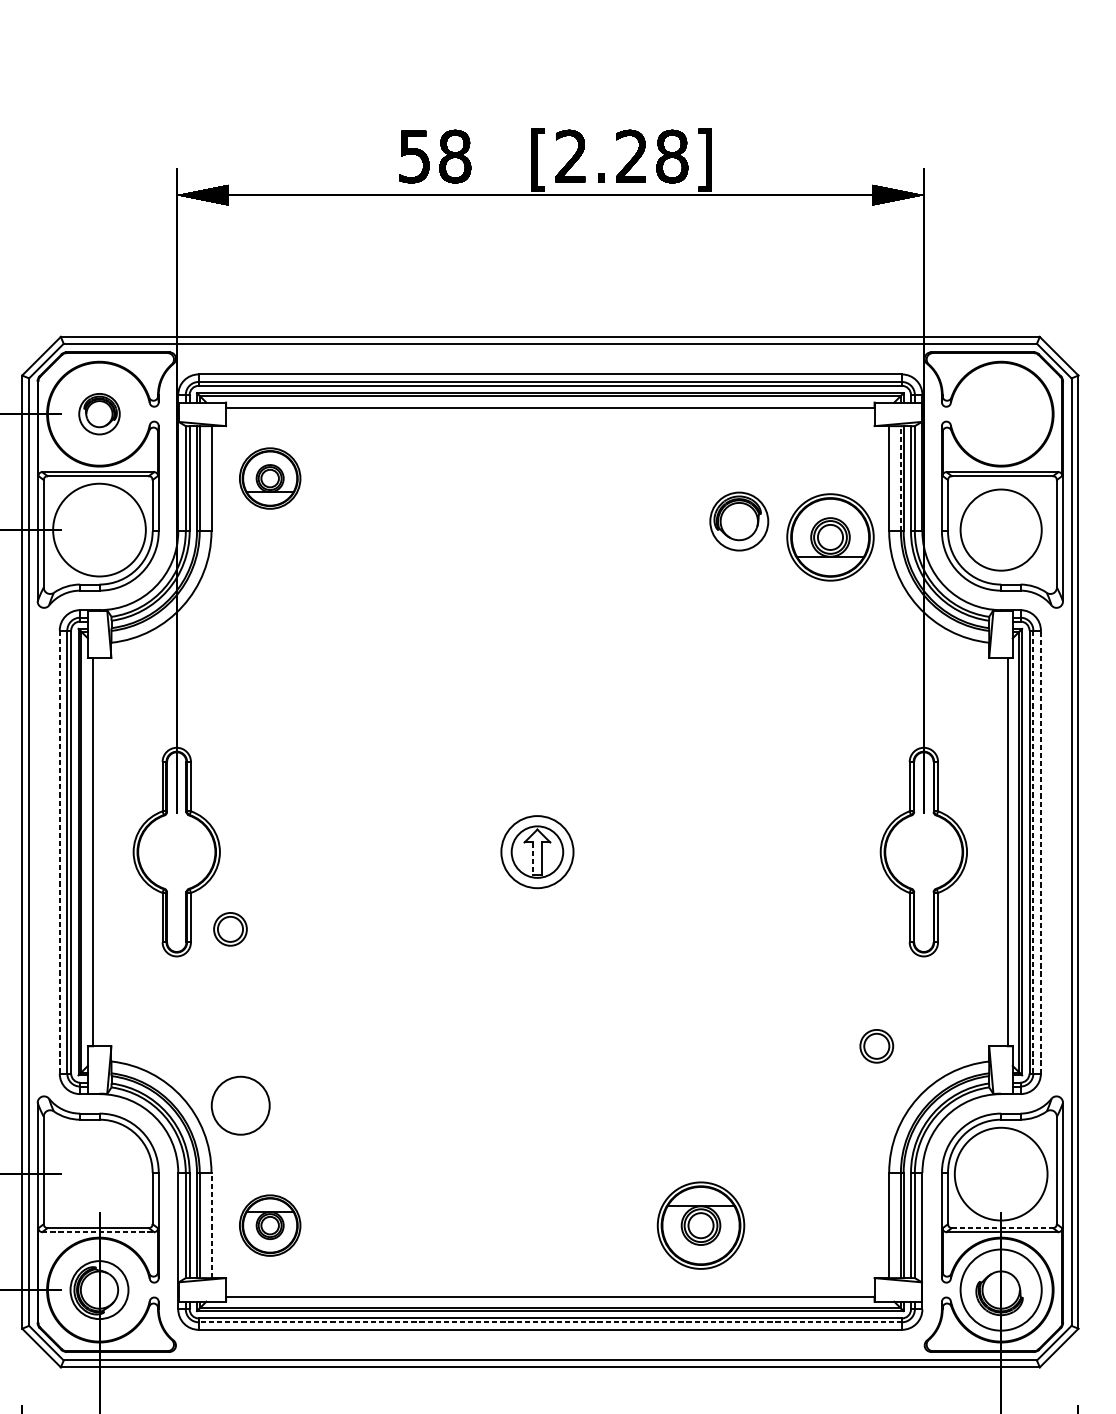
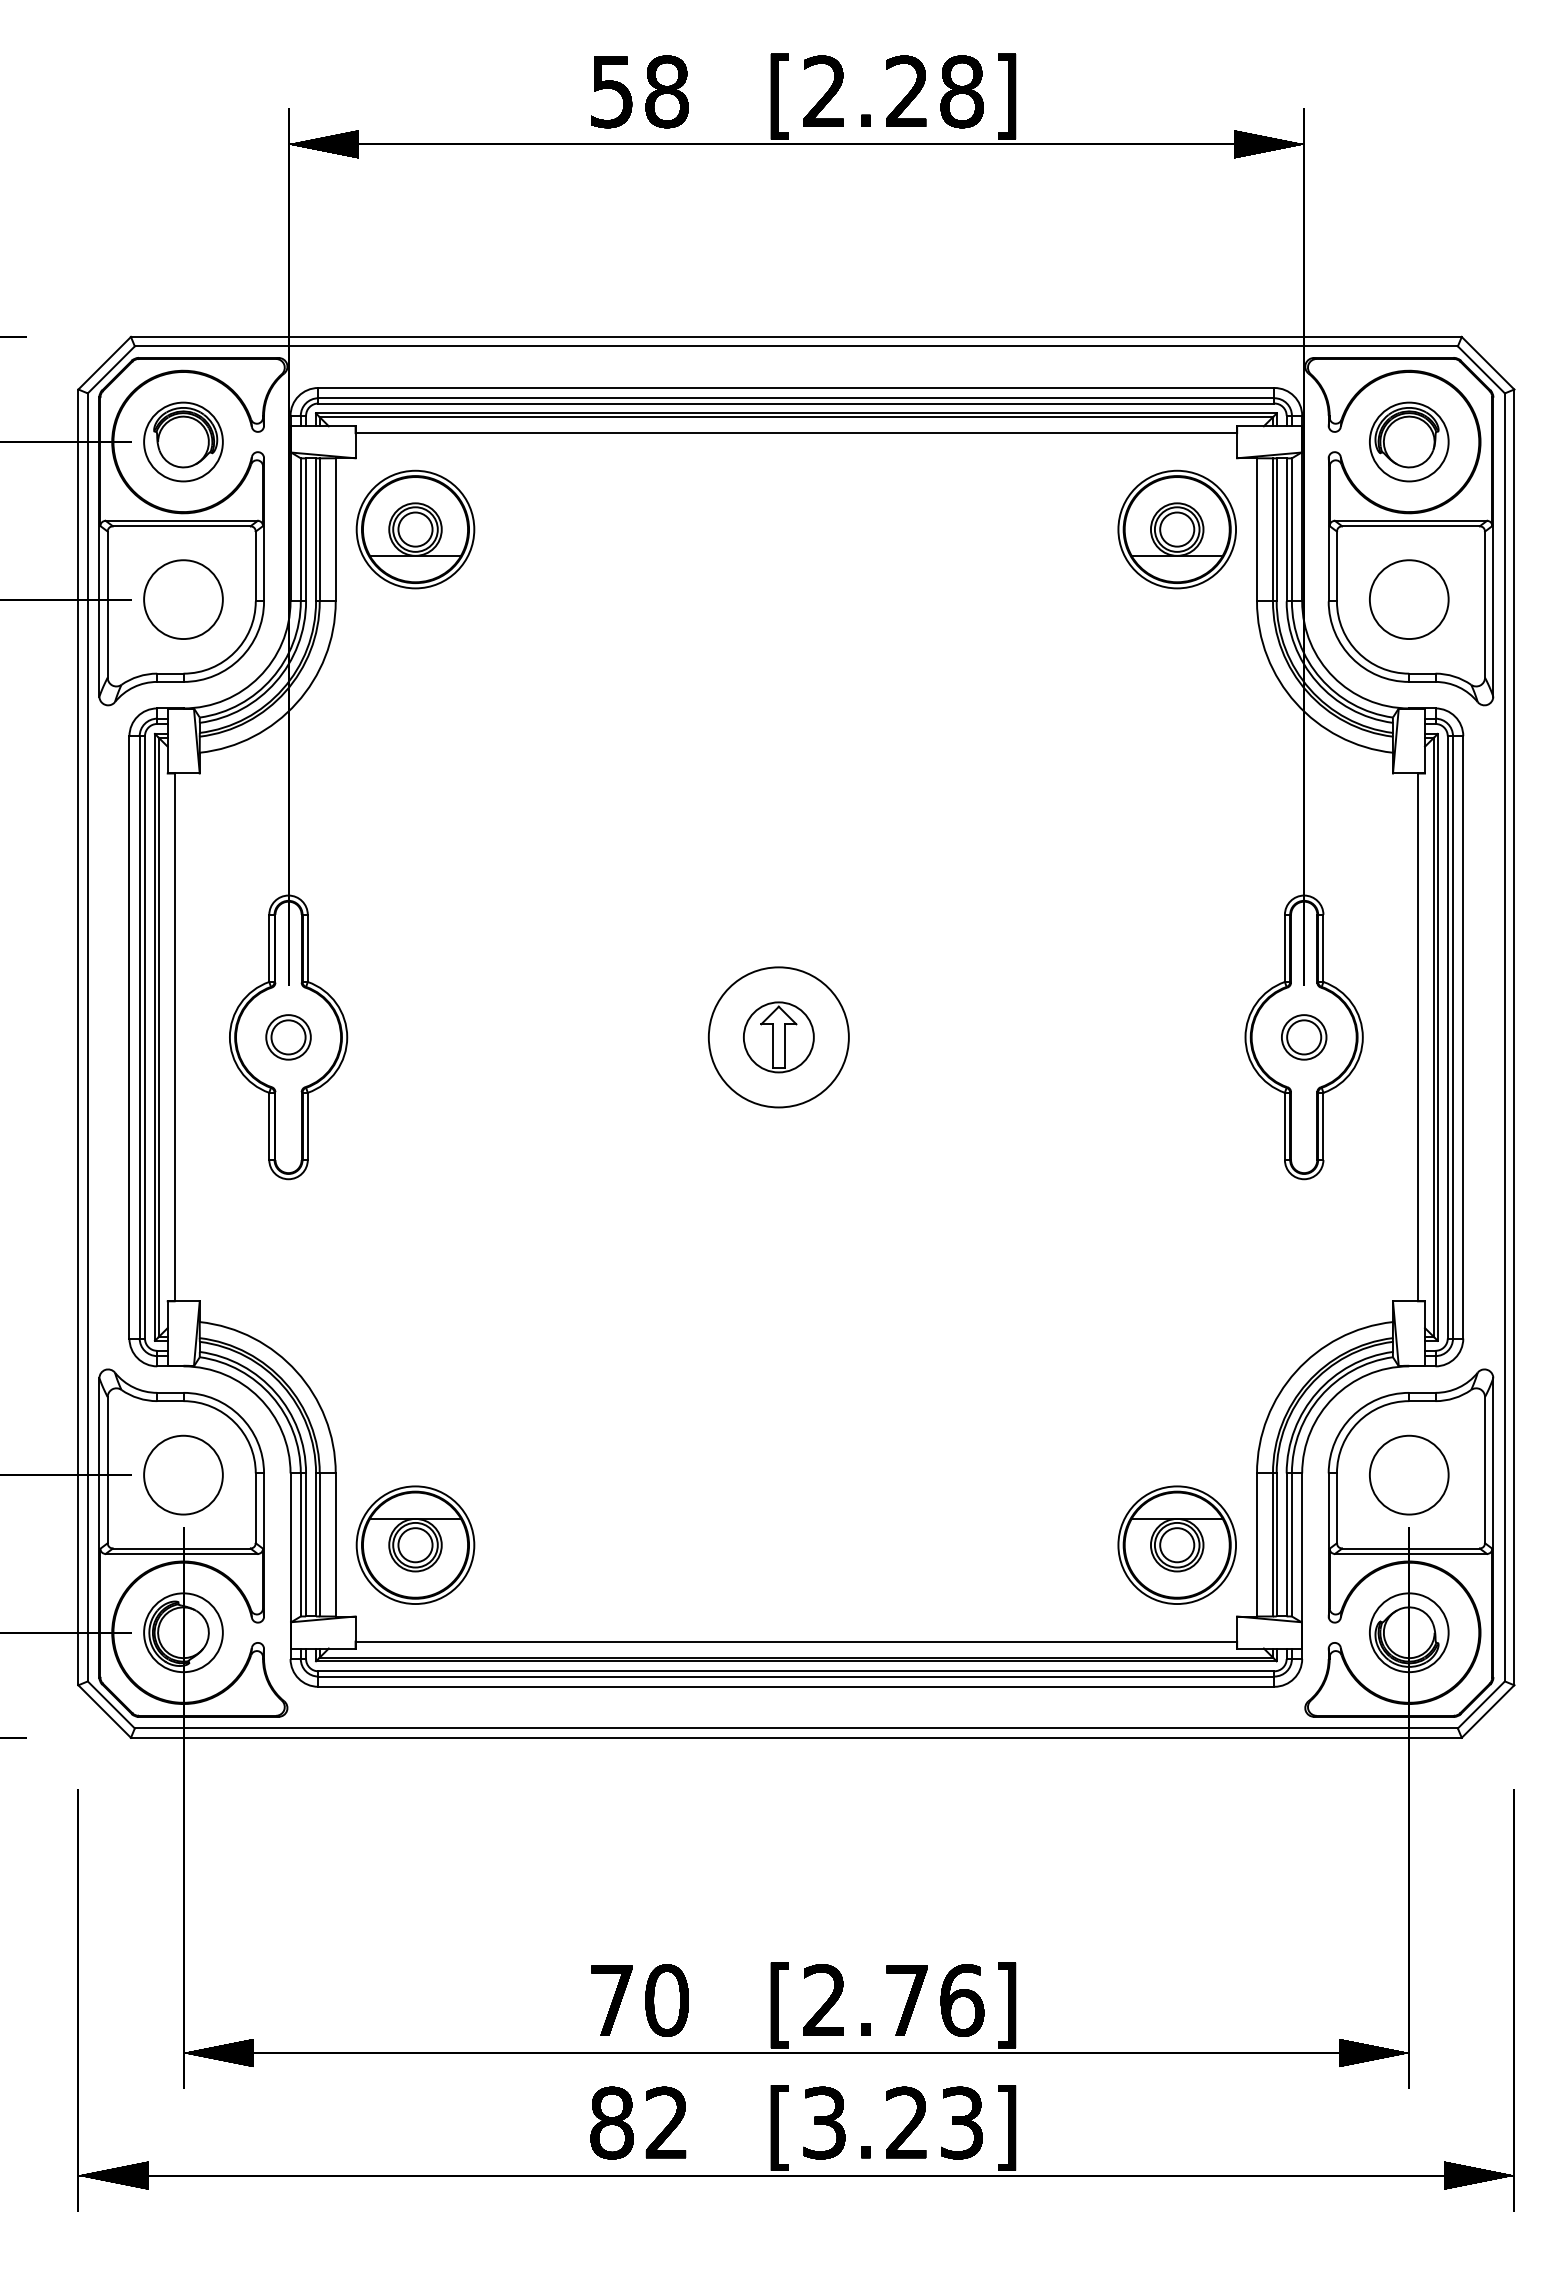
part: (99, 413) -> (183, 441), size x1.43
part: (270, 478) -> (415, 529), size x1.43
line: (900, 478) -> (1272, 529), dashed -> solid
part: (739, 521) -> (1409, 441), moved
circle: (99, 530) -> (183, 599), size x0.62
circle: (1000, 530) -> (1408, 599), size x0.71
part: (829, 537) -> (1176, 529), moved
line: (1041, 851) -> (1463, 1036), dashed -> solid
line: (59, 852) -> (129, 1037), dashed -> solid
circle: (537, 852) -> (778, 1037), size x1.43
line: (1033, 852) -> (1453, 1037), dashed -> solid
line: (532, 858) -> (772, 1046), dashed -> solid
part: (230, 929) -> (288, 1037), moved
part: (877, 1046) -> (1304, 1037), moved
circle: (240, 1105) -> (183, 1474), moved
circle: (1000, 1173) -> (1408, 1474), size x0.62
line: (211, 1225) -> (335, 1544), dashed -> solid
part: (270, 1225) -> (415, 1544), size x1.43
part: (700, 1225) -> (1176, 1544), moved
line: (1002, 1228) -> (1411, 1548), dashed -> solid
line: (98, 1231) -> (182, 1553), dashed -> solid
circle: (1000, 1289) -> (1408, 1632), size x0.71
line: (549, 1322) -> (795, 1676), dashed -> solid

